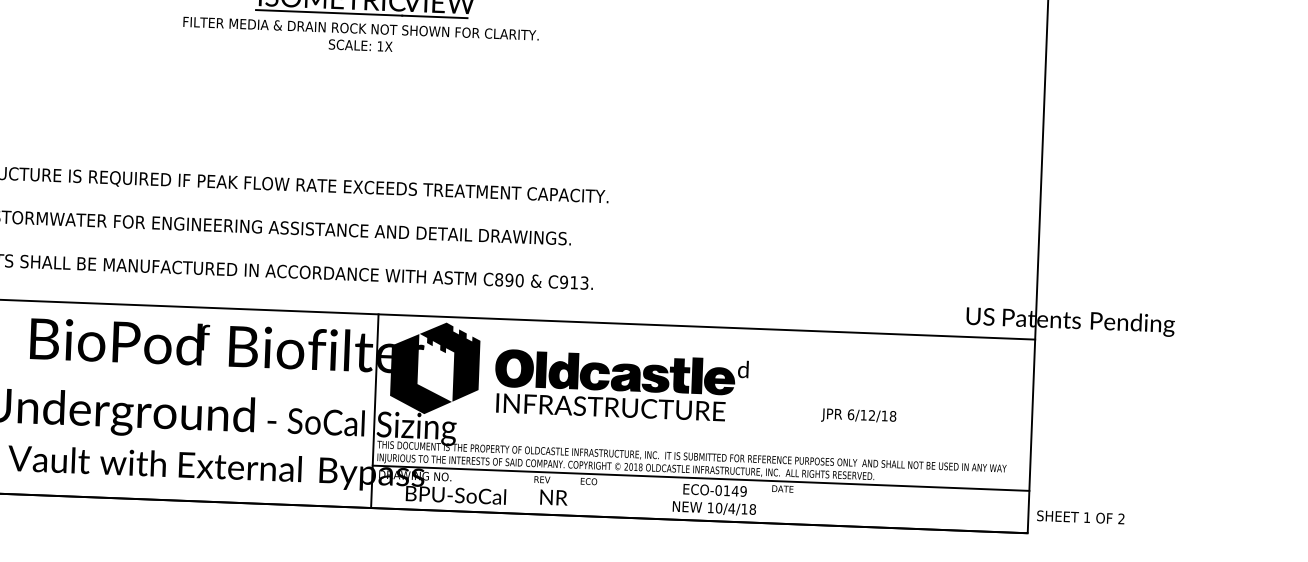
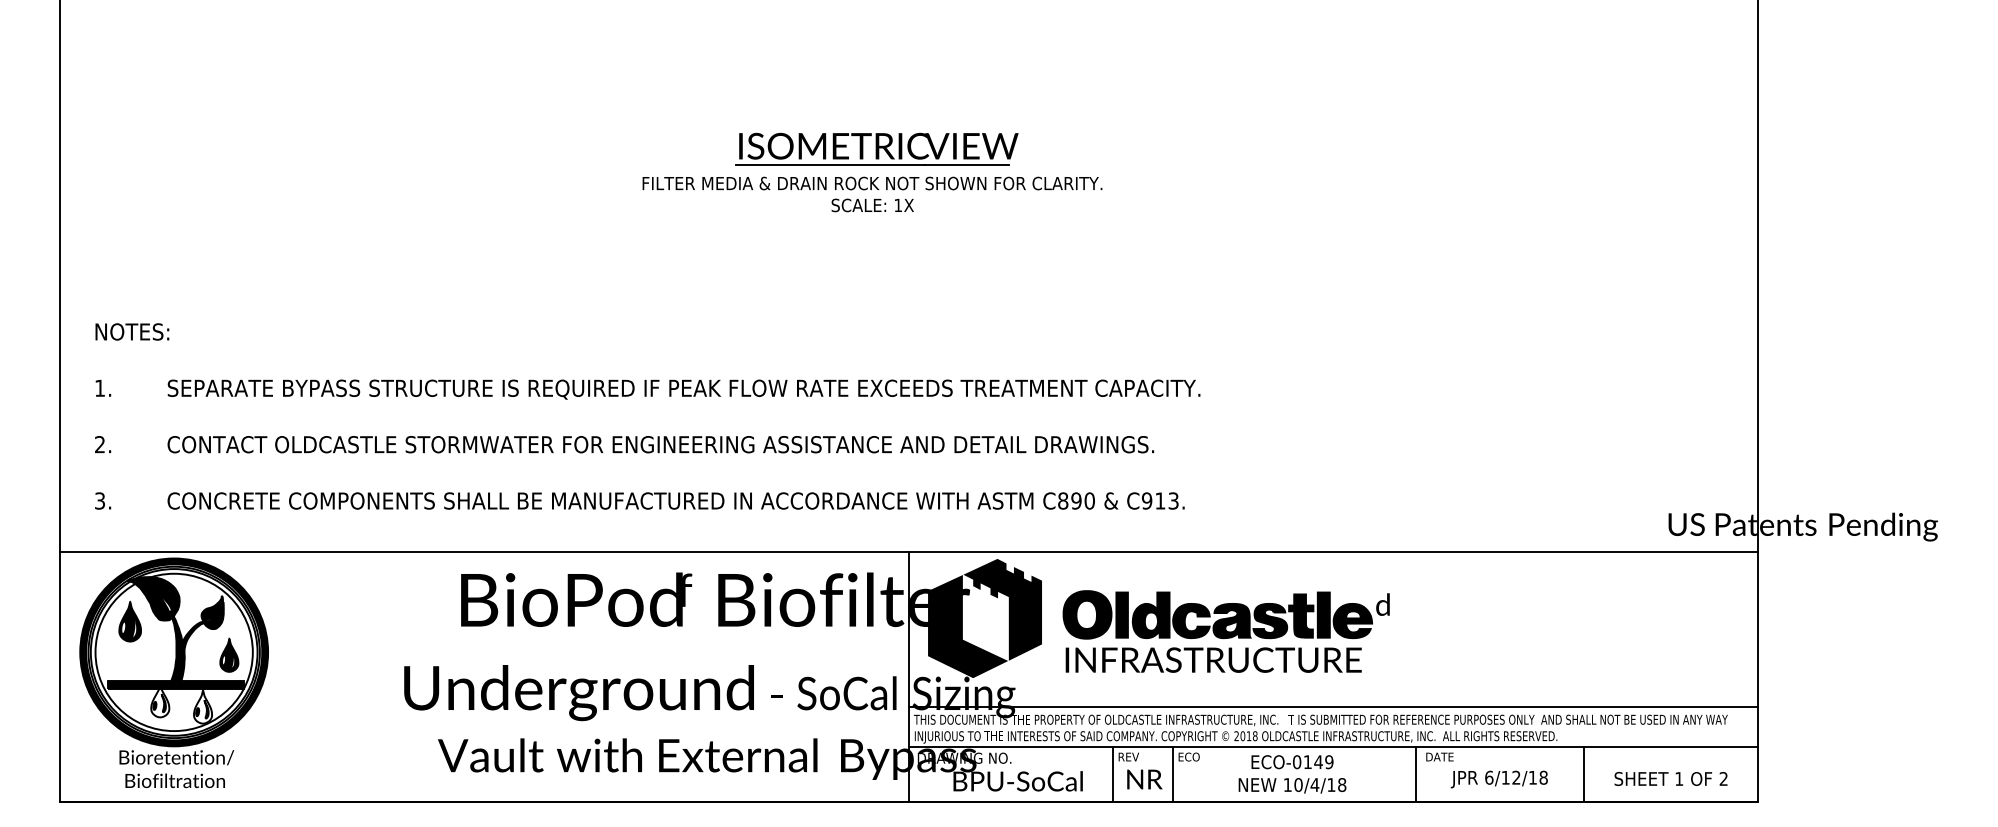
text: (858, 416) -> (1498, 779), moved
line: (702, 447) -> (1333, 707), added
line: (529, 492) -> (1112, 774), added
line: (575, 494) -> (1172, 774), added
text: (714, 499) -> (1292, 774), moved
line: (764, 501) -> (1416, 774), added
line: (894, 506) -> (1584, 774), added
text: (1080, 517) -> (1670, 778), moved

